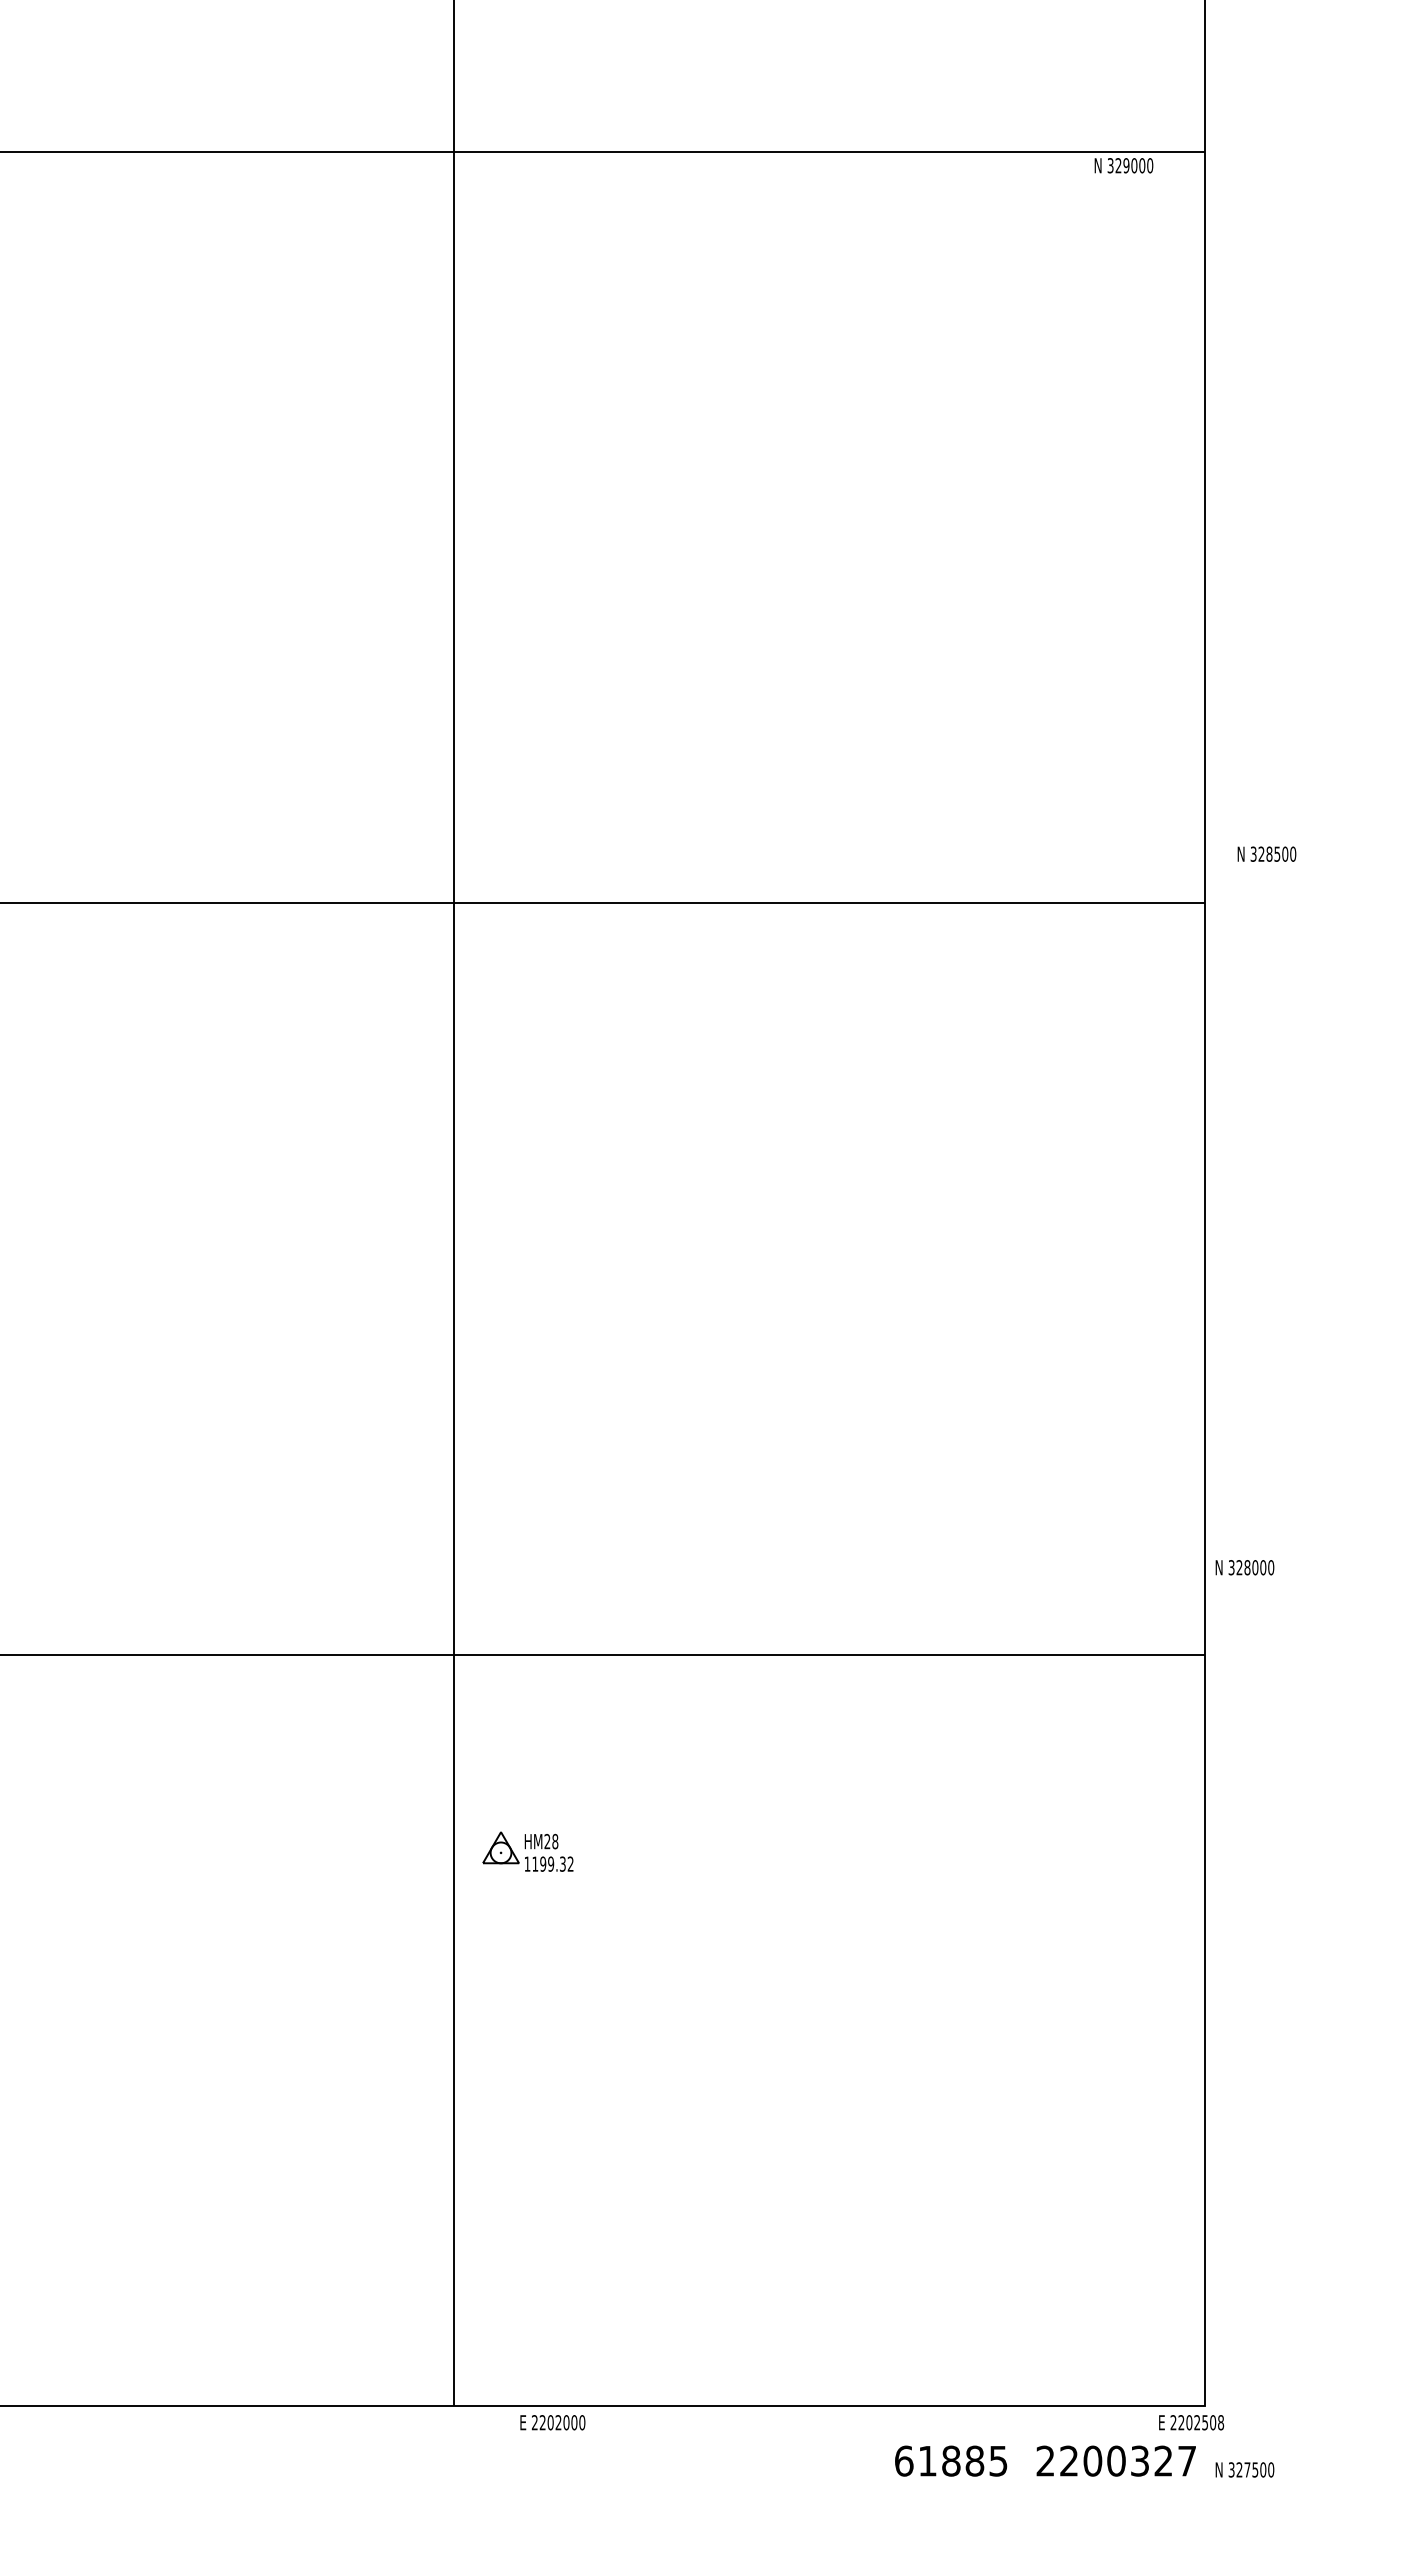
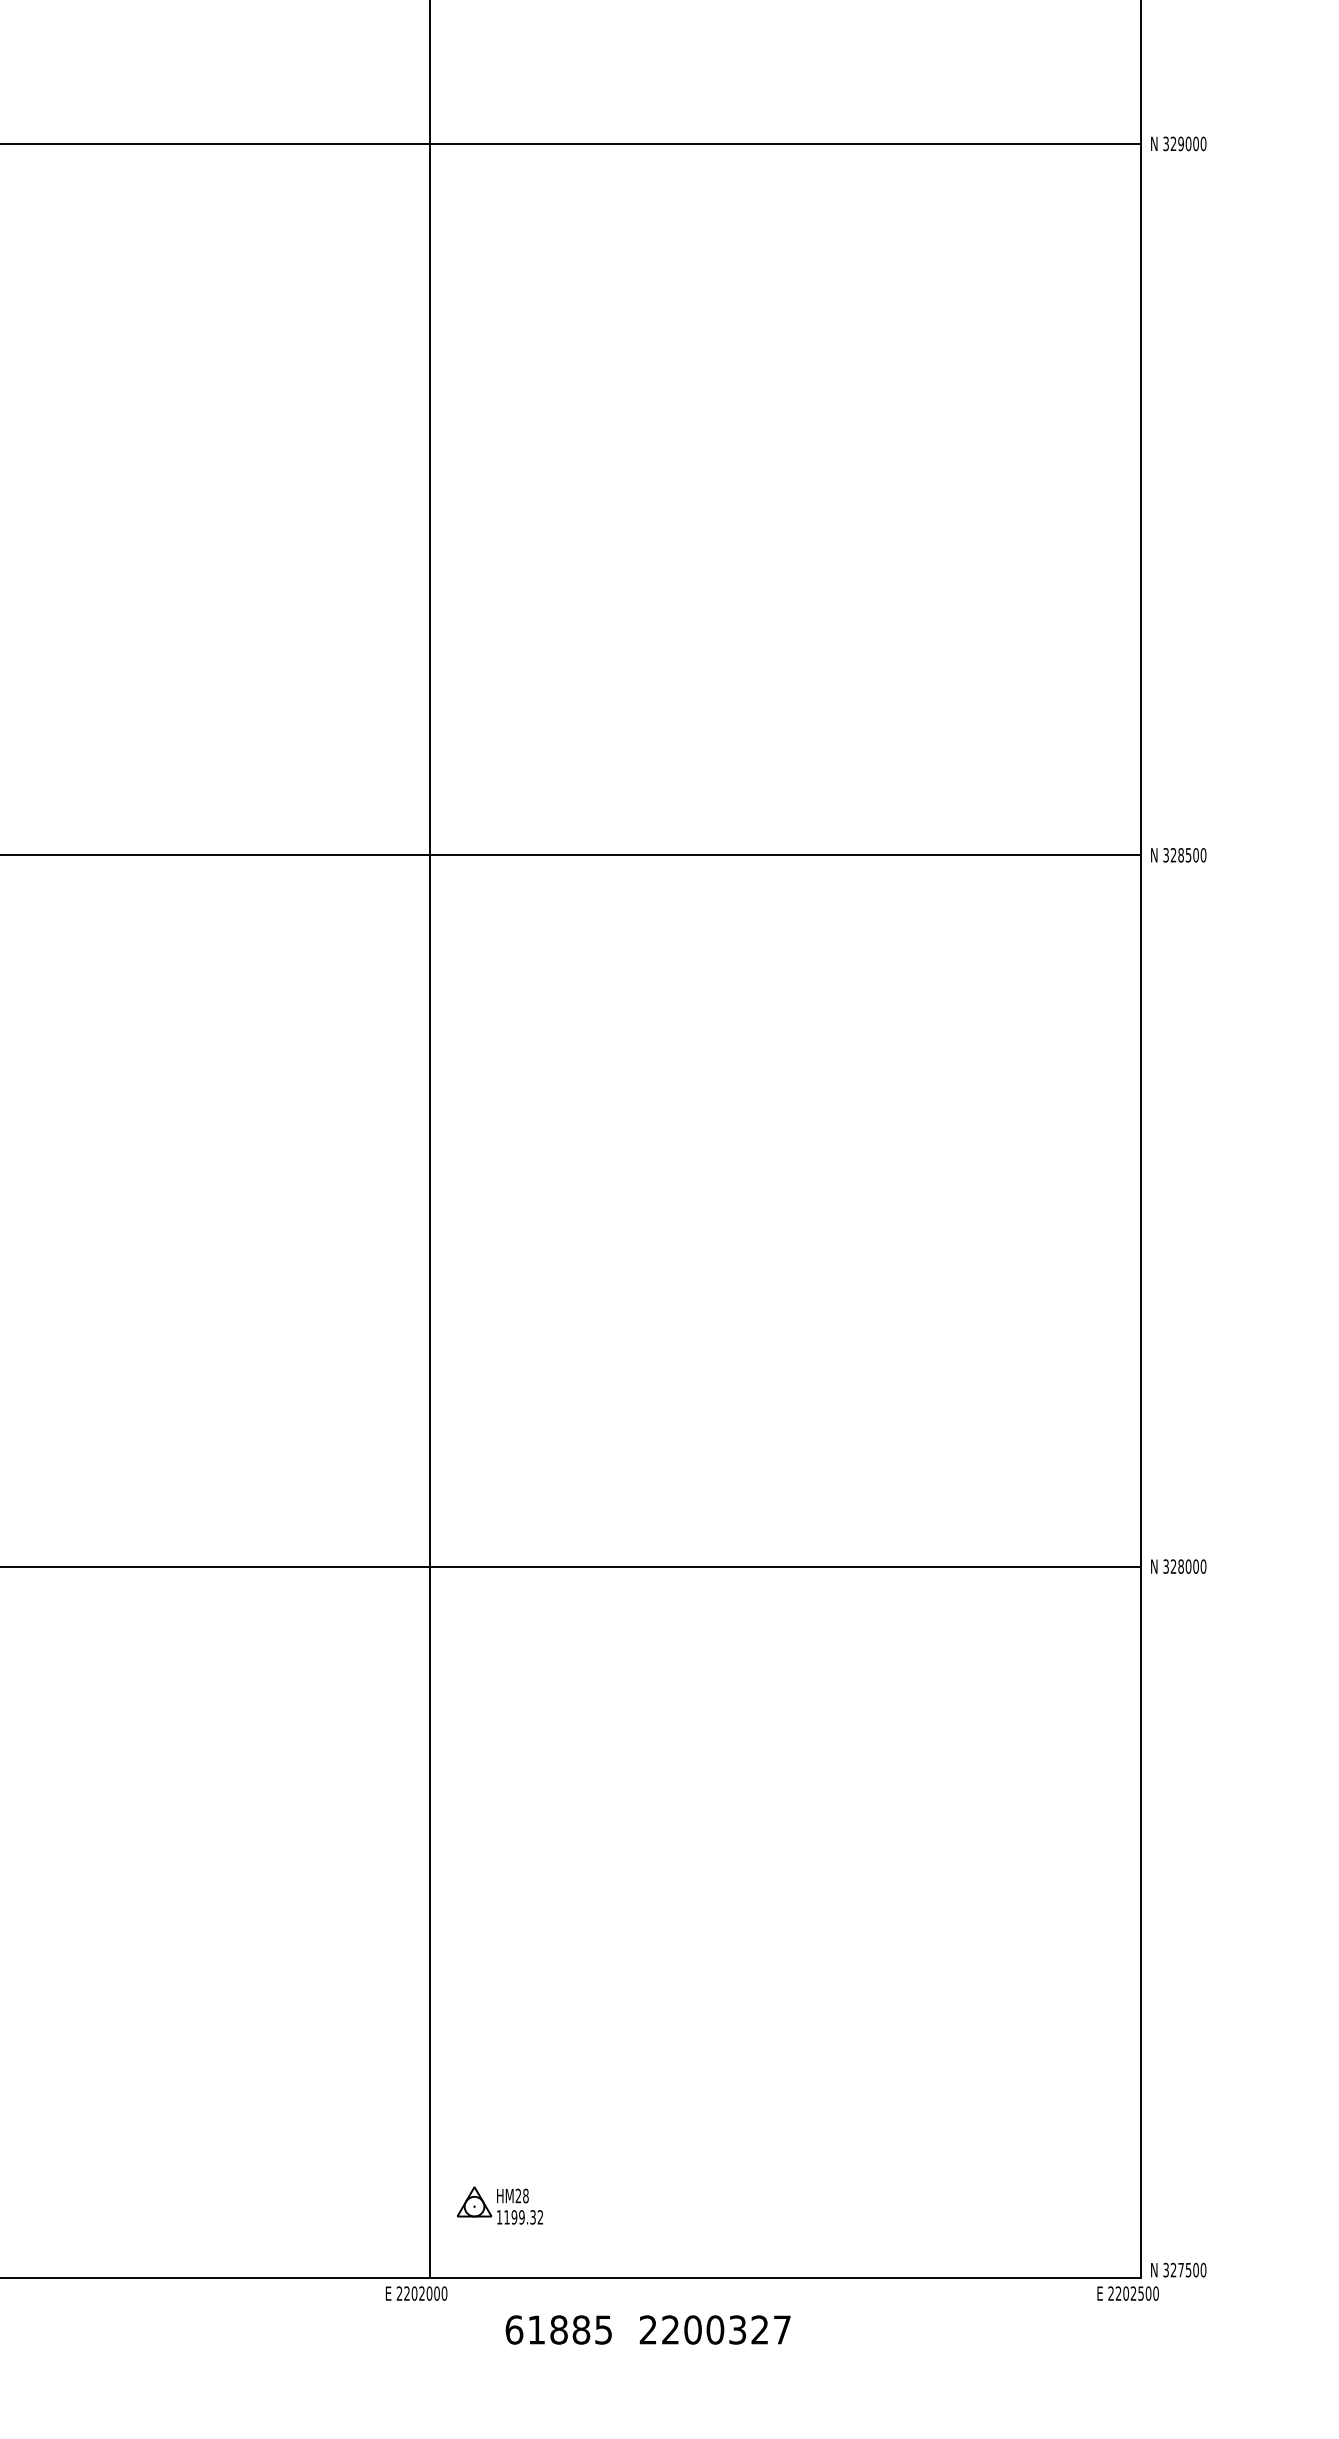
text: (1123, 165) -> (1178, 143), moved
text: (1266, 853) -> (1178, 854), moved
text: (1244, 1567) -> (1178, 1566), moved
part: (527, 1851) -> (499, 2205), moved
text: (552, 2422) -> (416, 2293), moved
text: (1221, 2422) -> (1156, 2293), 2202508 -> 2202500
text: (1045, 2460) -> (648, 2329), moved
text: (1244, 2469) -> (1178, 2269), moved

